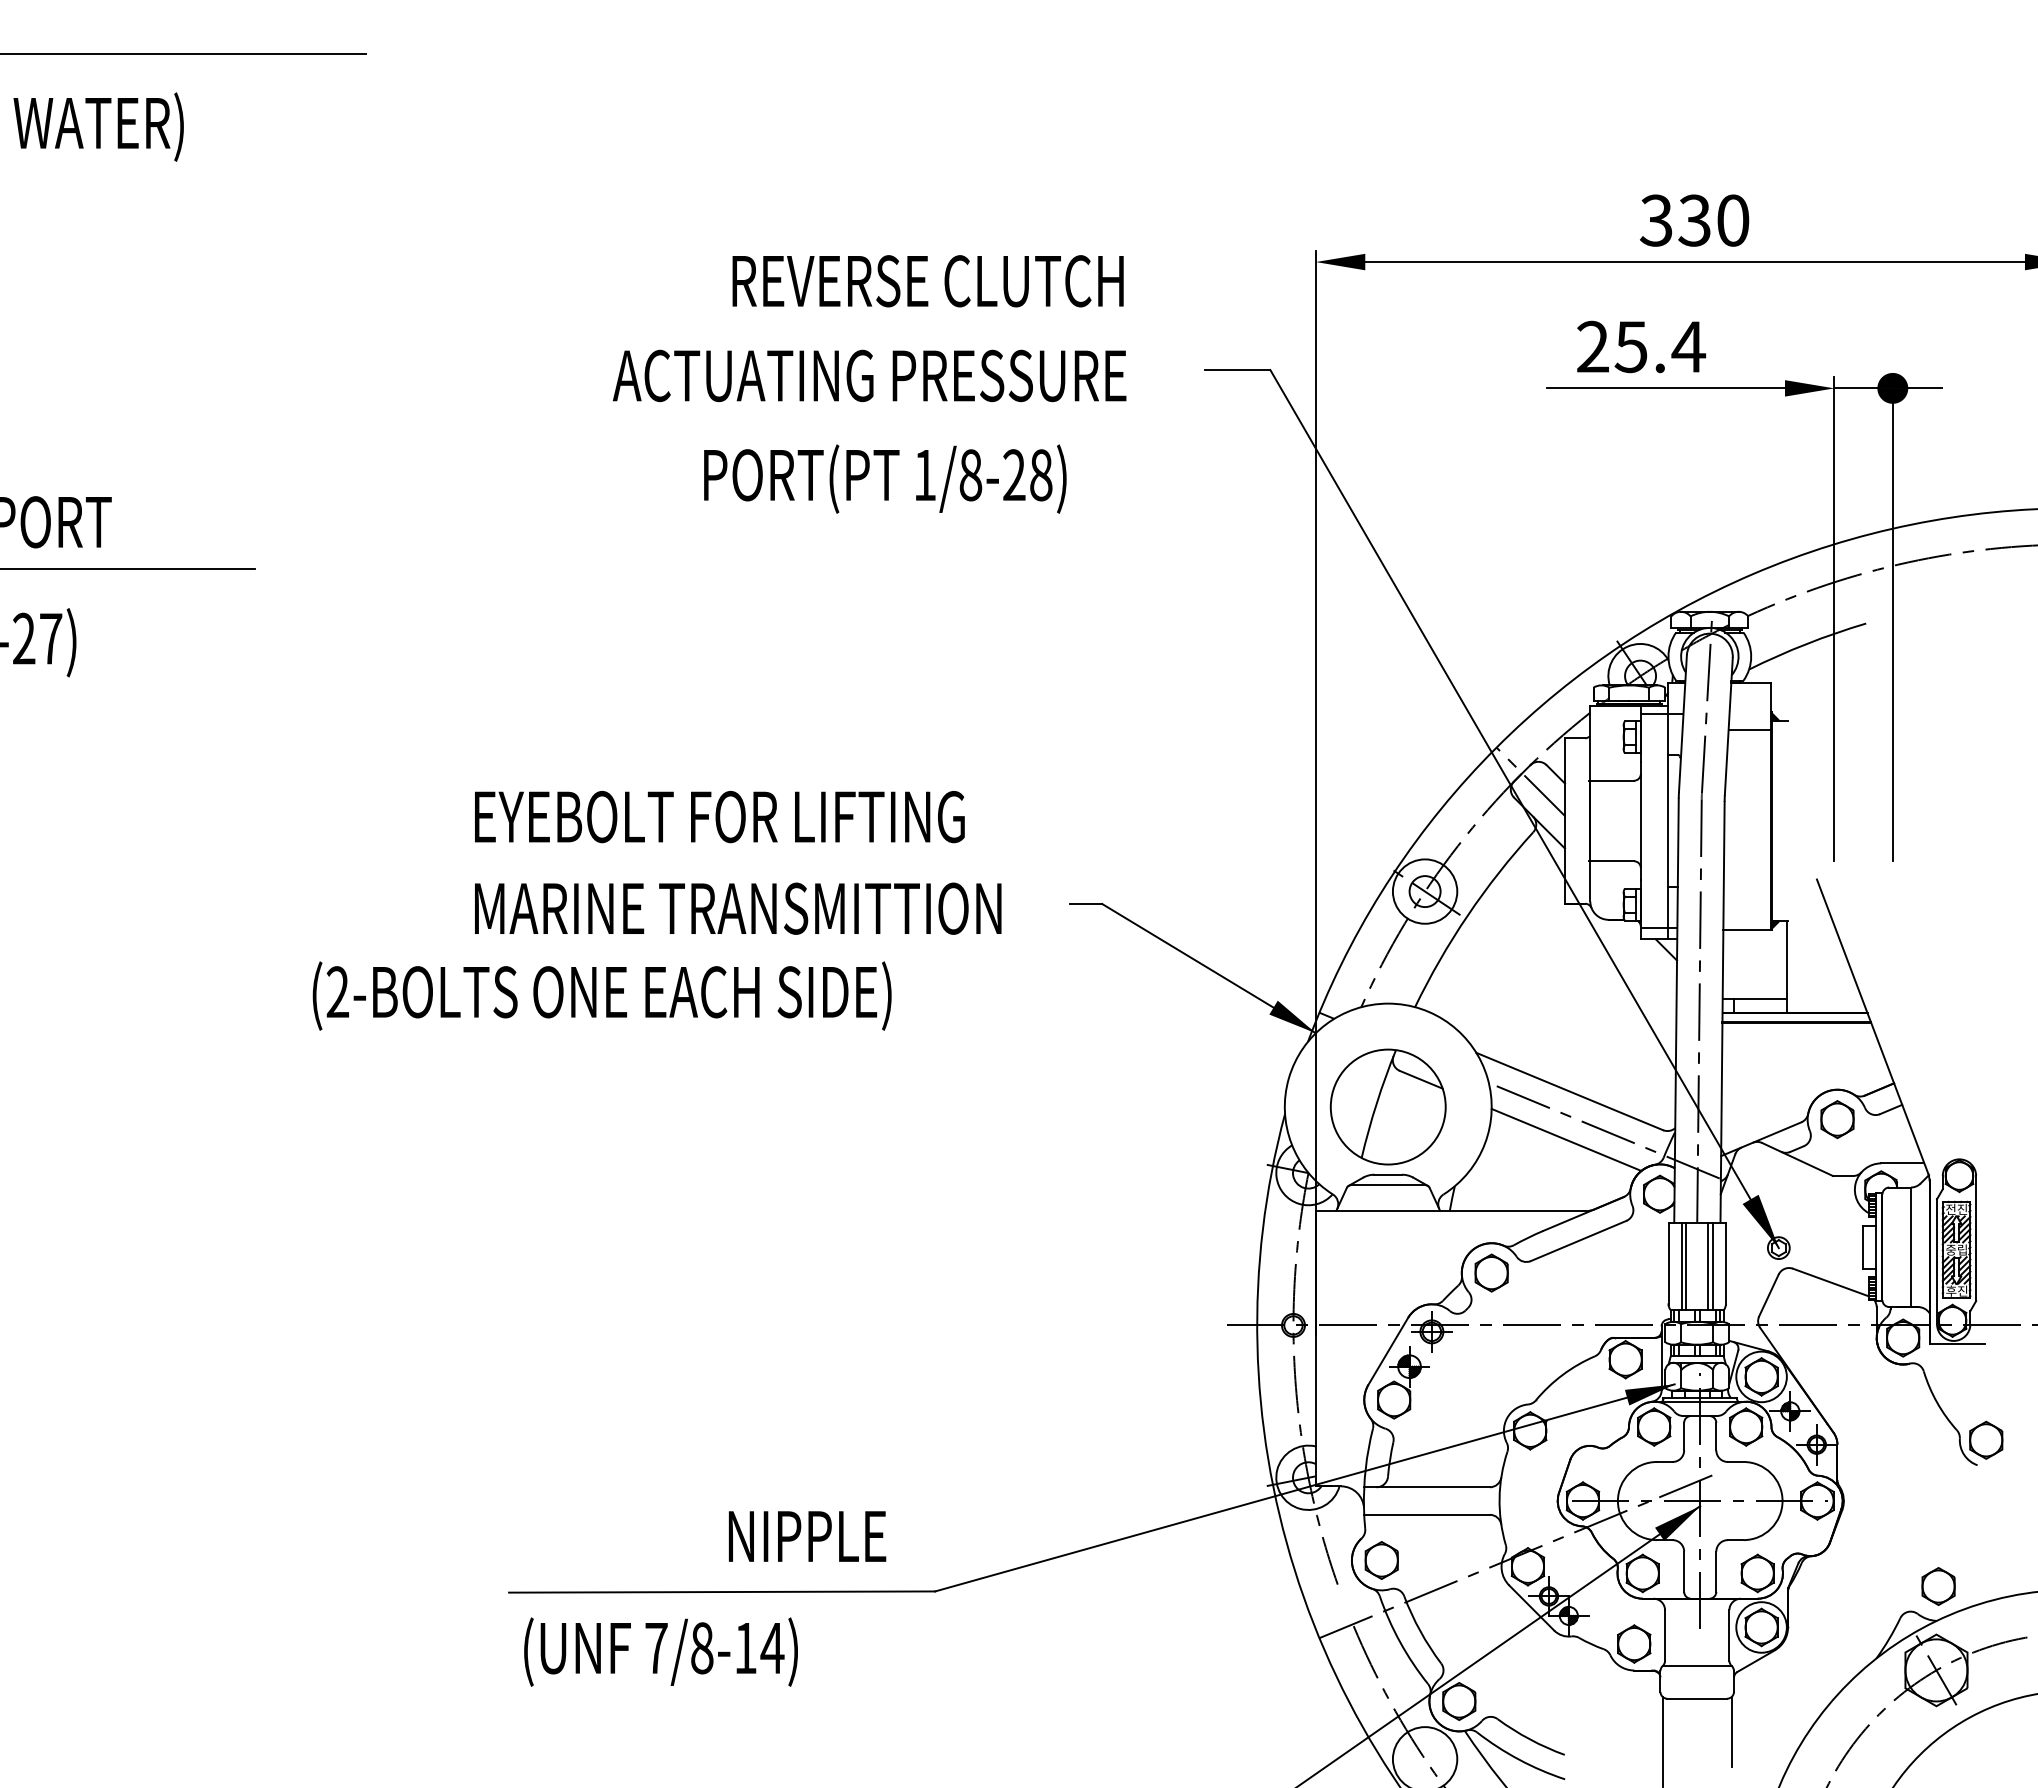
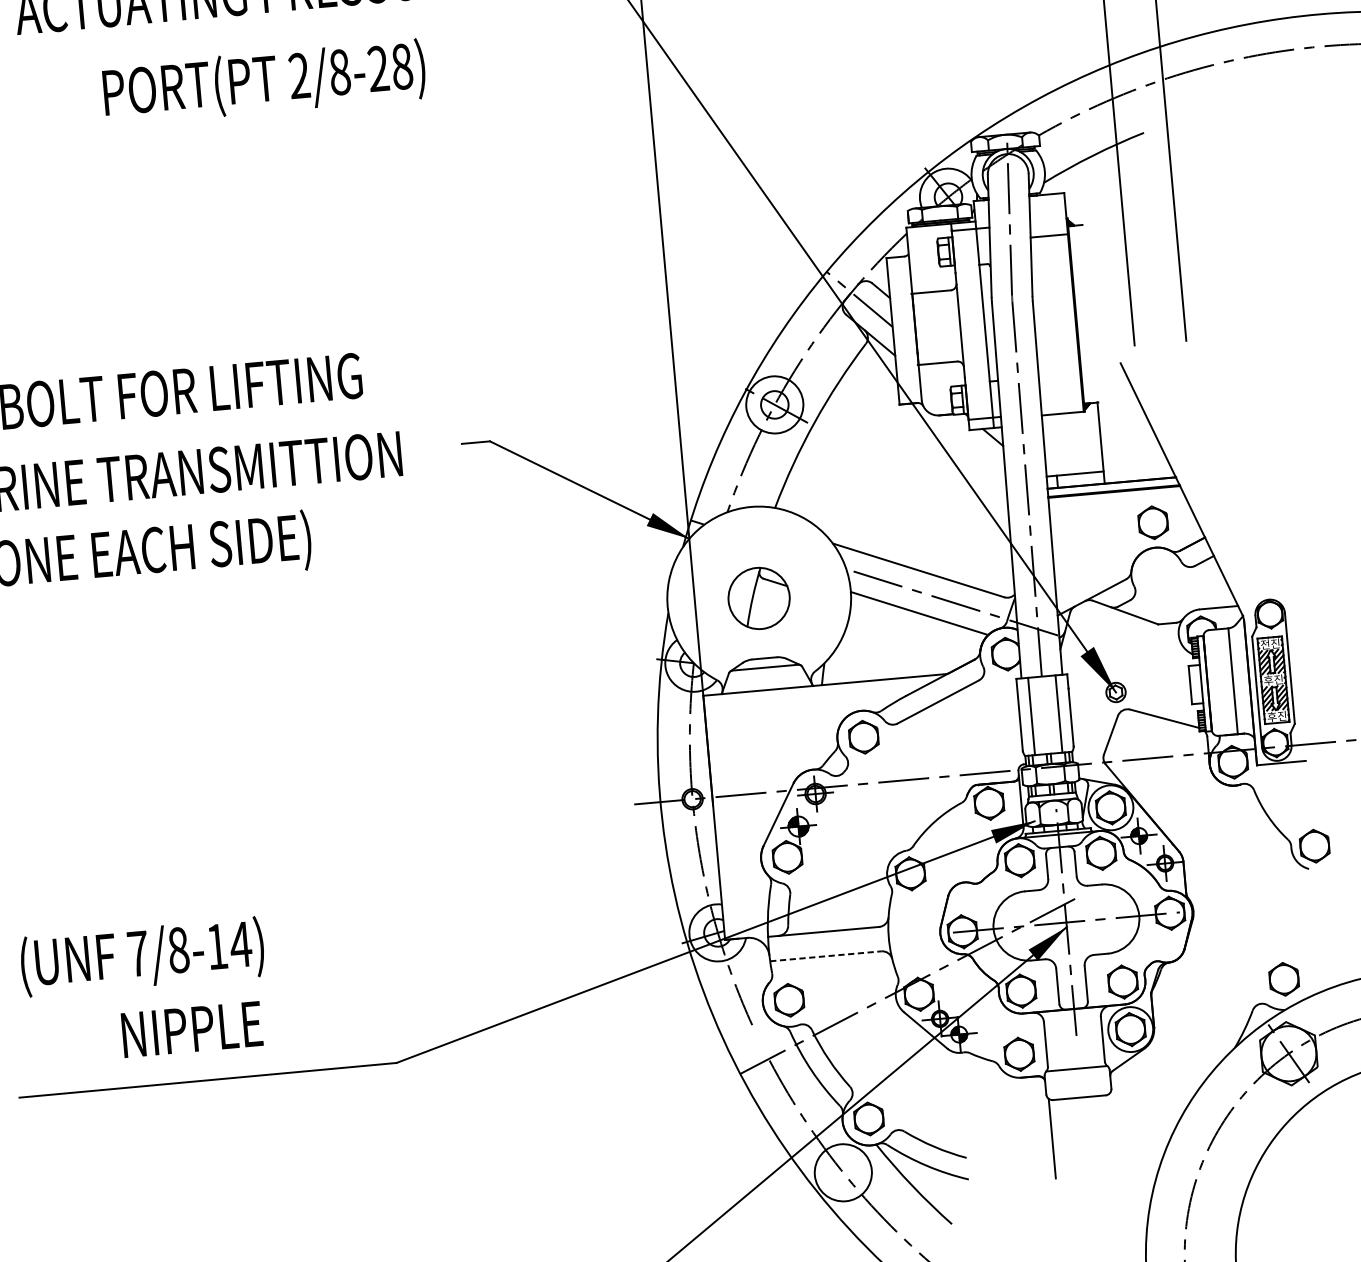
text: (925, 474) -> (299, 75), 1/8-28) -> 2/8-28)
part: (1387, 1106) -> (758, 598), size x0.6
part: (1837, 1119) -> (1153, 522), moved
text: (1956, 1249) -> (1273, 679), 중립 -> 후진
line: (1686, 1266) -> (1035, 716), removed
line: (1708, 1266) -> (1055, 714), removed
line: (1427, 1514) -> (826, 955), solid -> dashed
text: (807, 1536) -> (192, 1029), moved
text: (660, 1651) -> (141, 956), moved
line: (1731, 1731) -> (1112, 1124), removed

